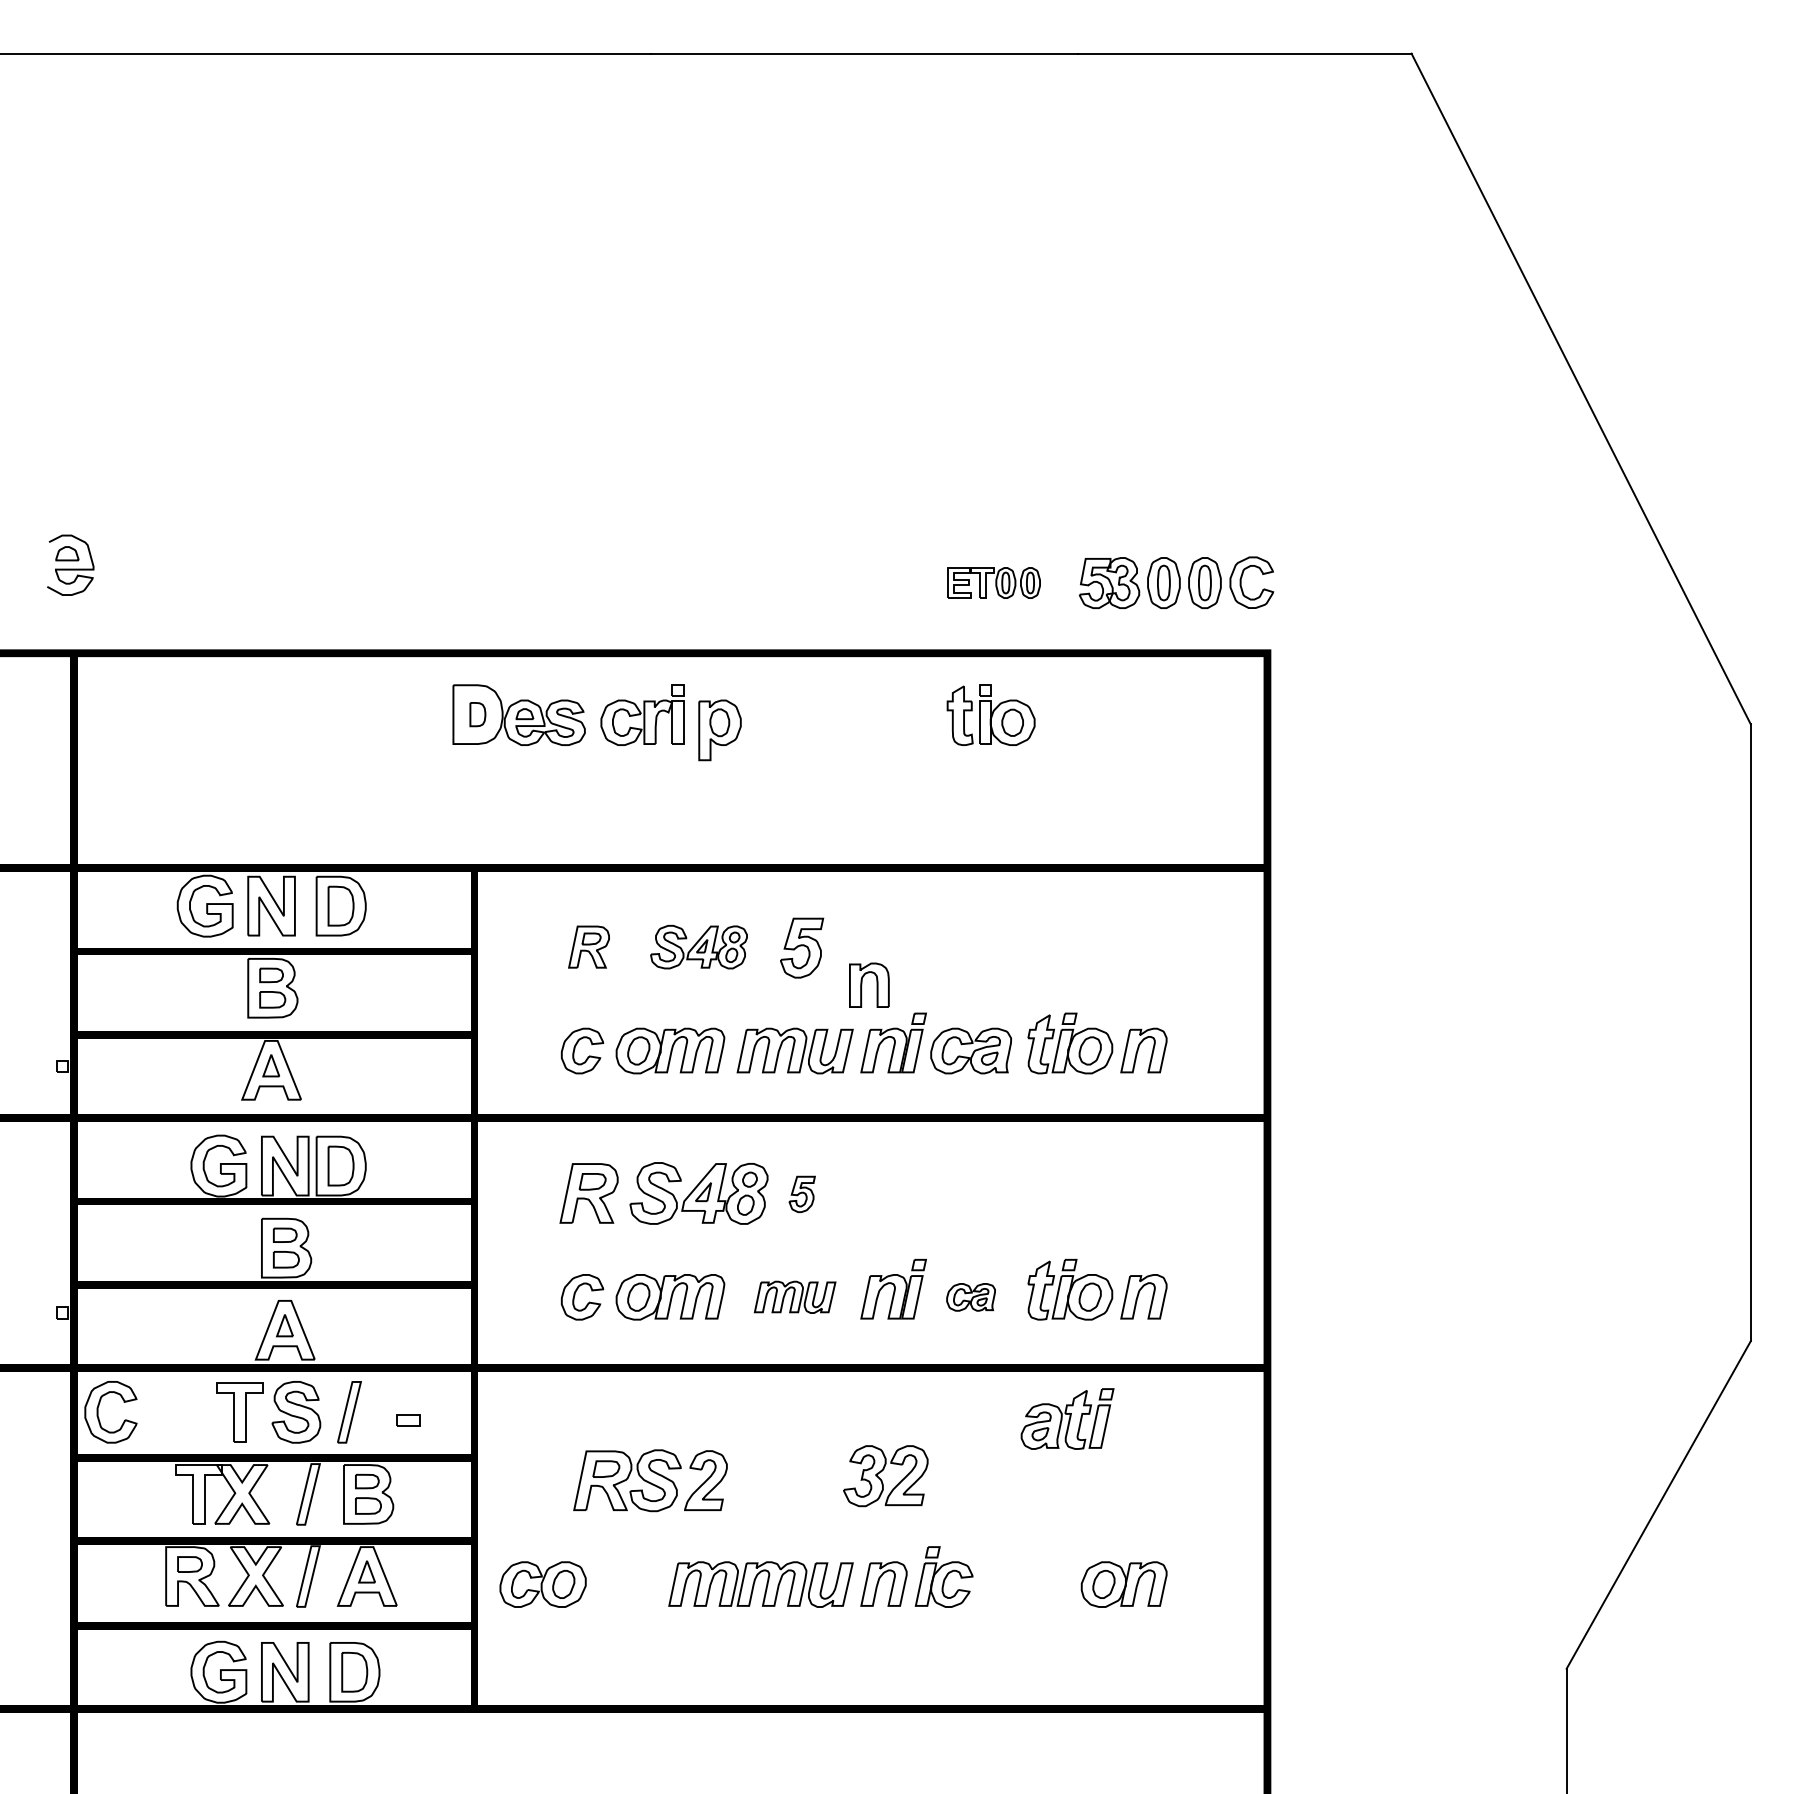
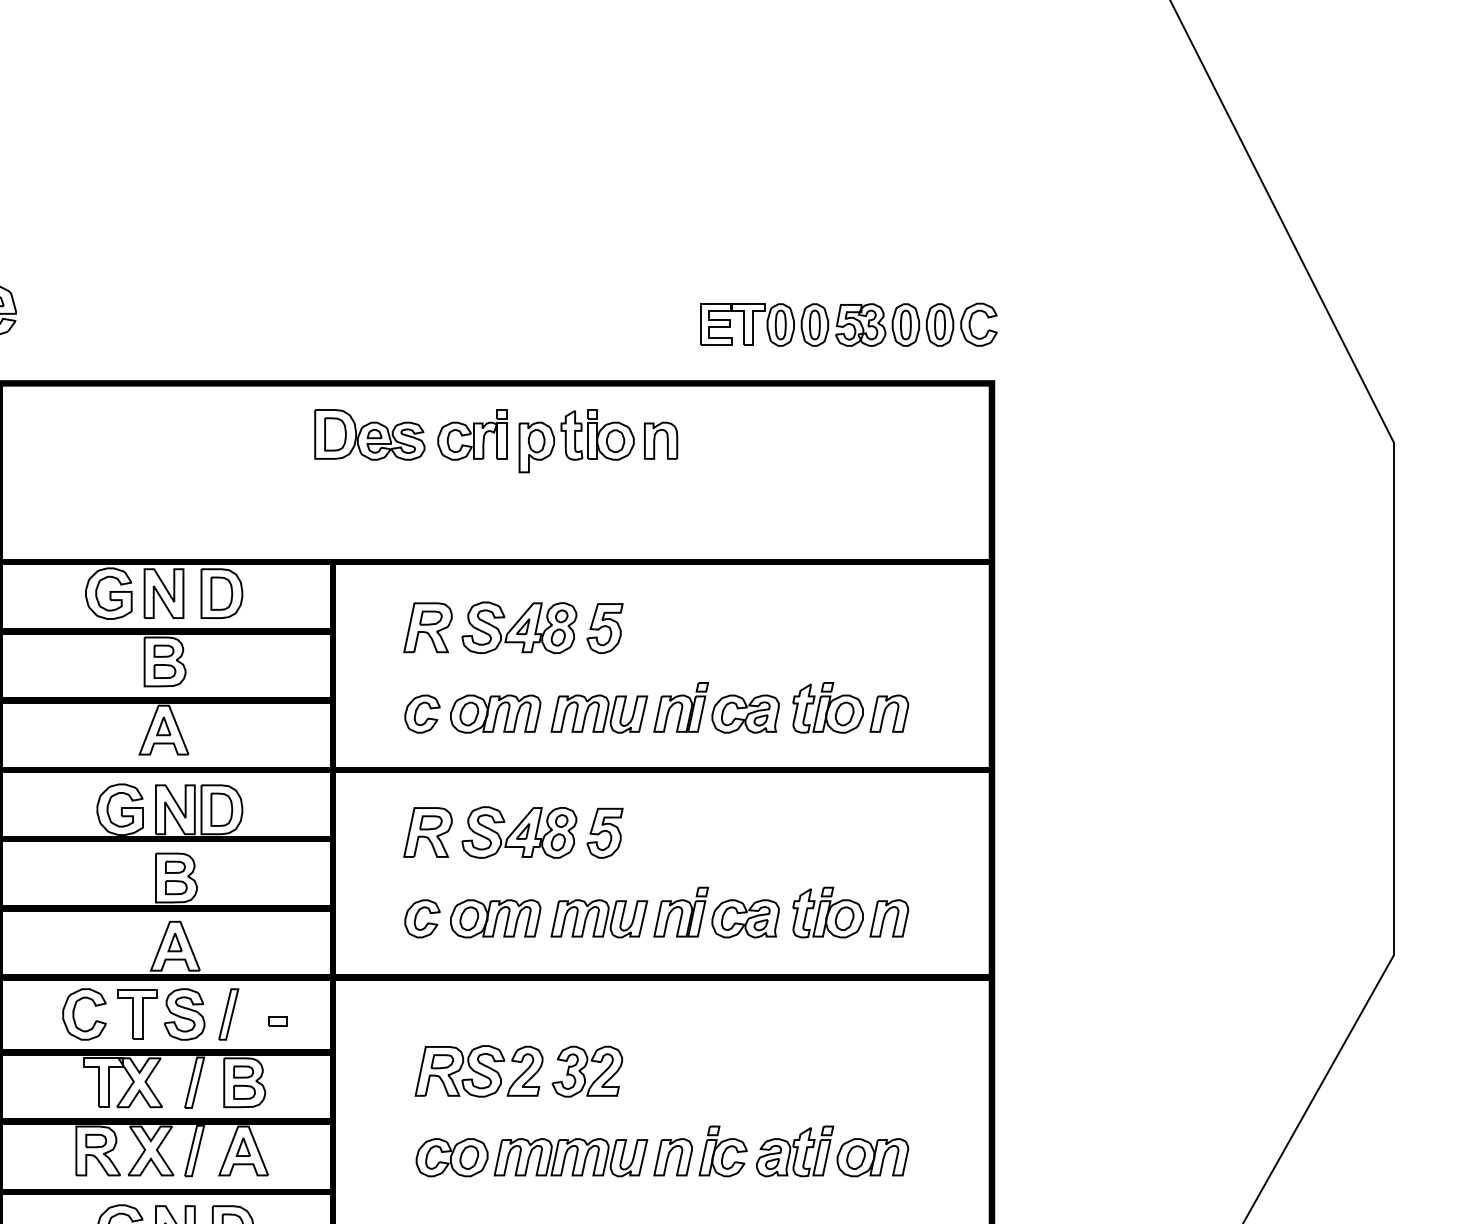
part: (994, 582) -> (765, 324), size x1.67
part: (477, 714) -> (335, 434), size x1.67
part: (990, 714) -> (597, 434), moved
part: (588, 946) -> (427, 627), size x1.43
part: (698, 946) -> (518, 627), size x1.43
part: (862, 984) -> (655, 440), moved
part: (802, 1194) -> (605, 833), size x1.67
part: (794, 1297) -> (598, 919), size x1.43
part: (970, 1297) -> (745, 919), size x1.67
part: (98, 1412) -> (74, 1014), moved
part: (1067, 1418) -> (794, 1150), moved
part: (885, 1476) -> (587, 1071), moved
part: (542, 1584) -> (451, 1157), moved

